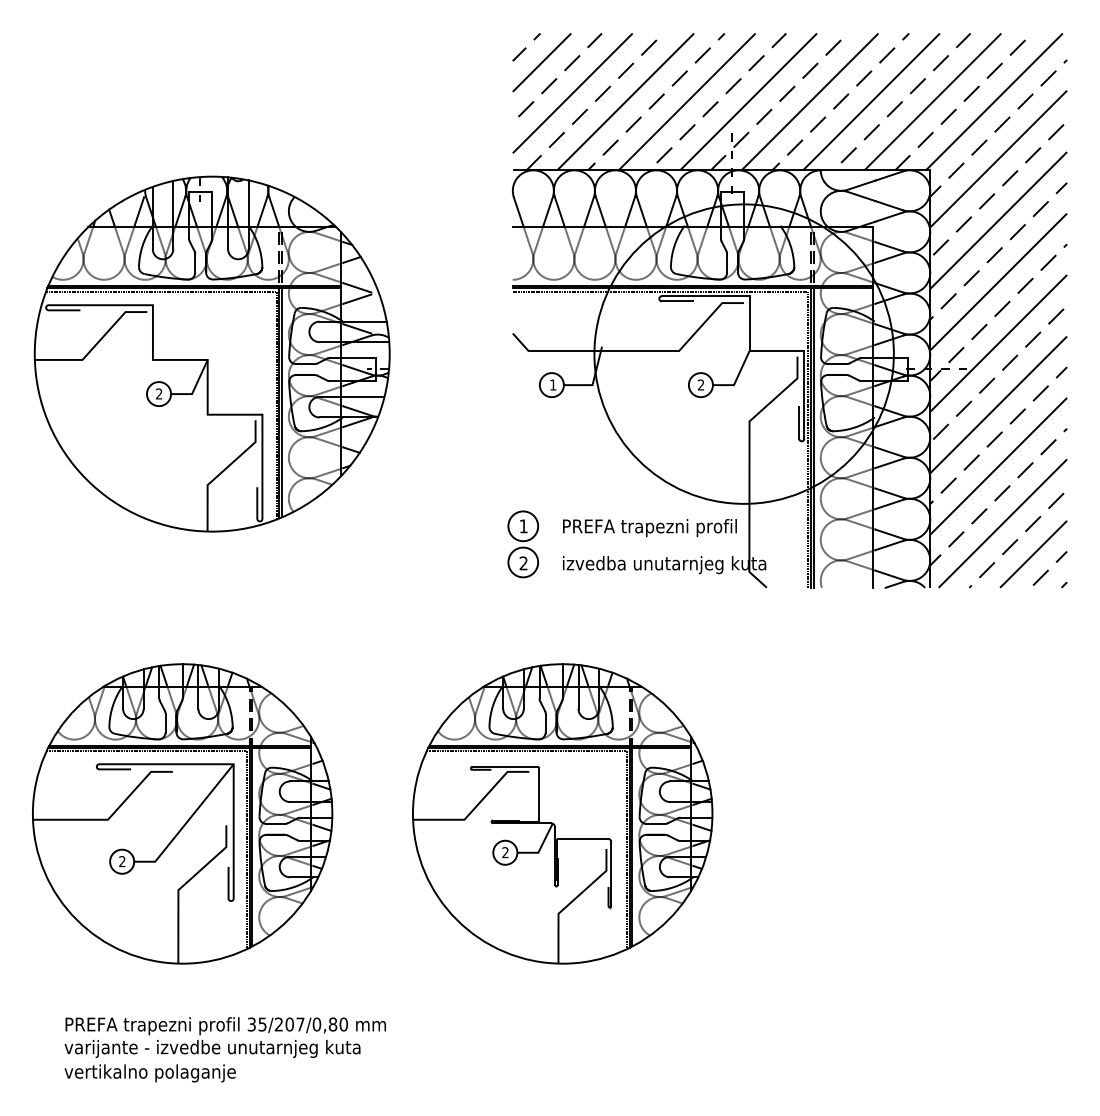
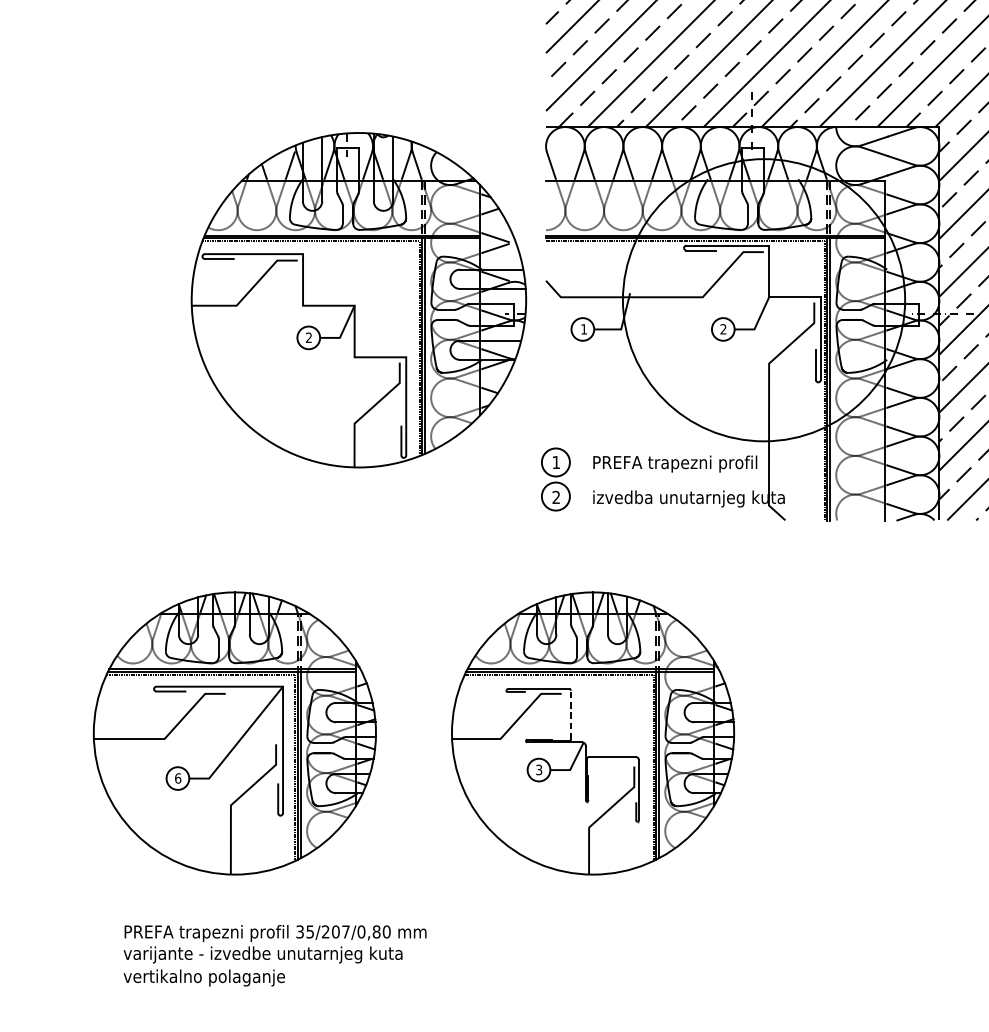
part: (211, 353) -> (358, 299), moved
line: (539, 793) -> (571, 714), solid -> dashed
text: (505, 852) -> (539, 769), 2 -> 3
text: (122, 861) -> (178, 778), 2 -> 6

